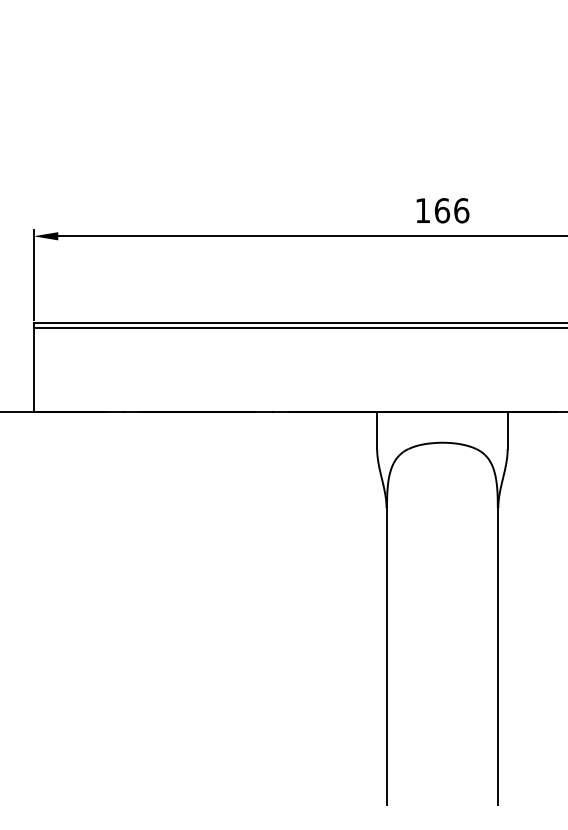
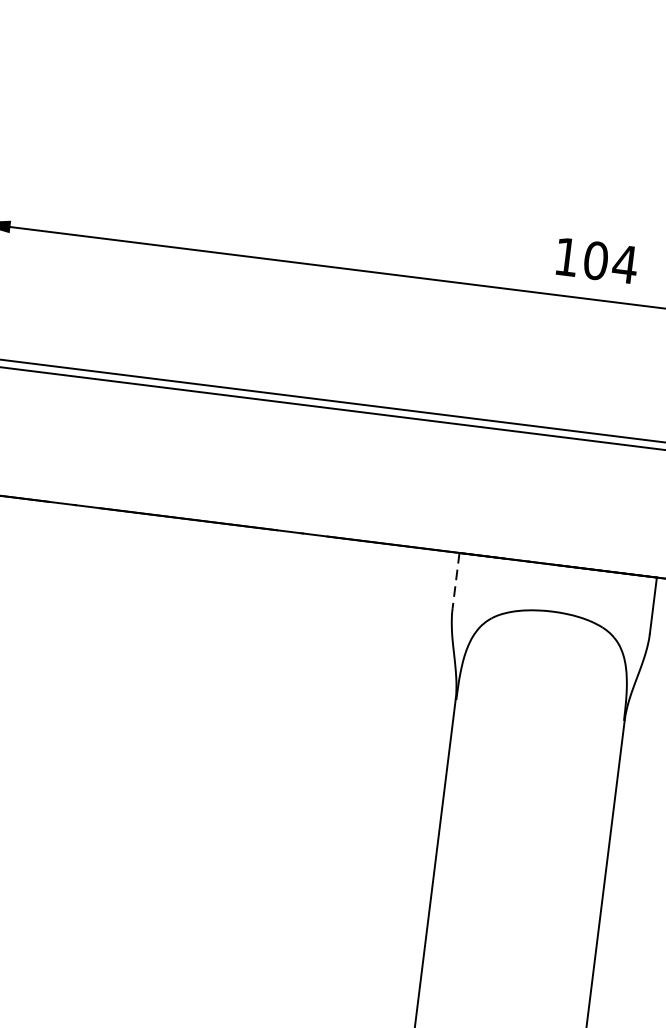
text: (451, 210) -> (609, 262), 166 -> 104
line: (377, 431) -> (456, 582), solid -> dashed

